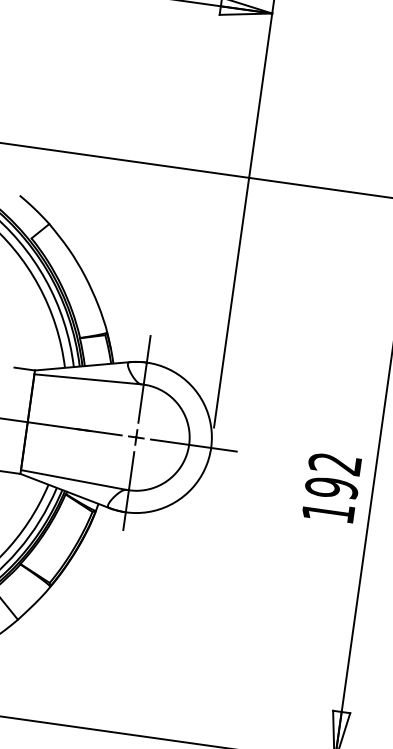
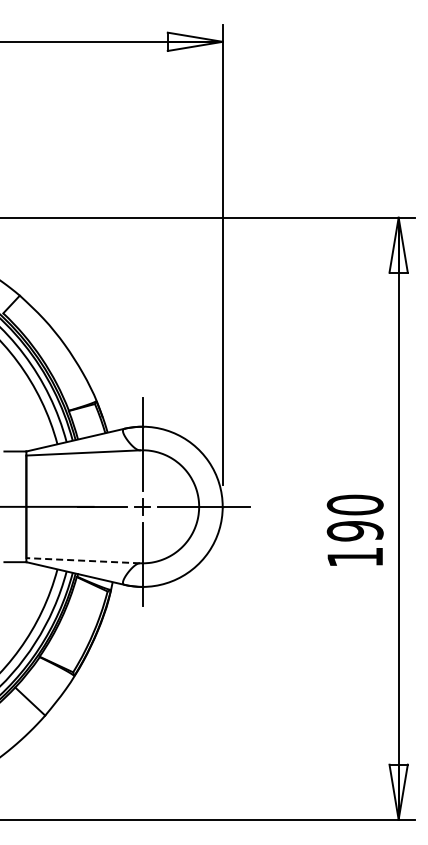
text: (334, 463) -> (354, 504), 192 -> 190
line: (74, 479) -> (83, 560), solid -> dashed

